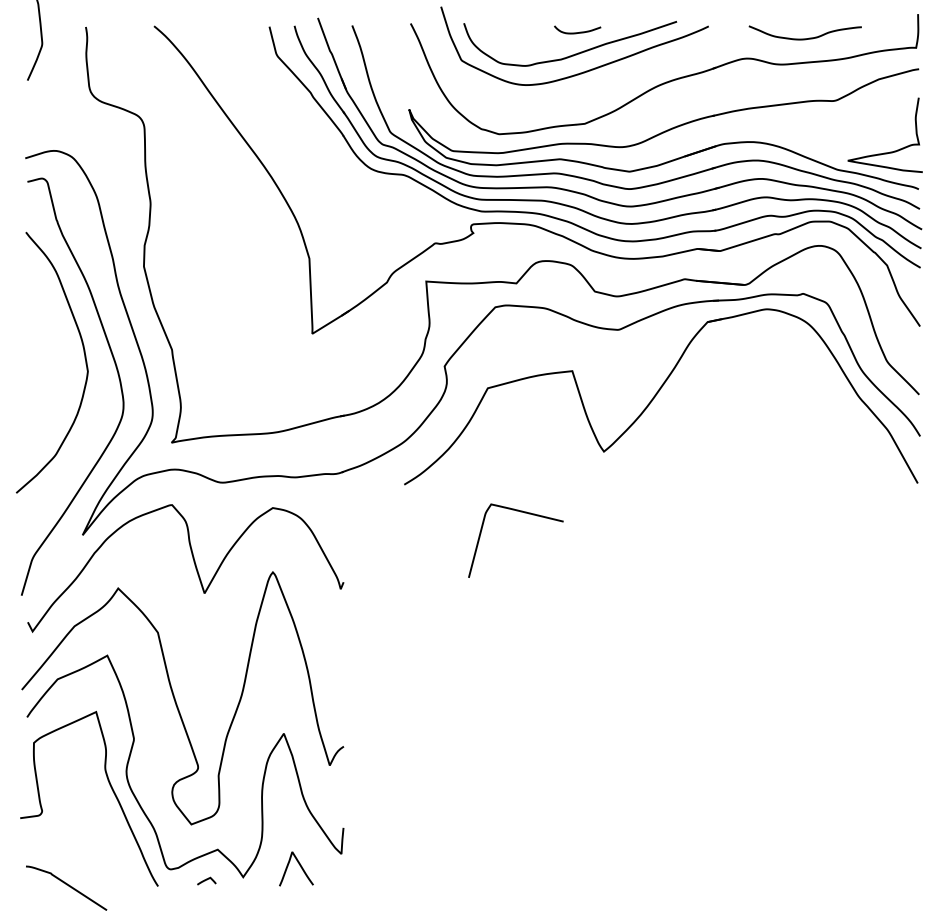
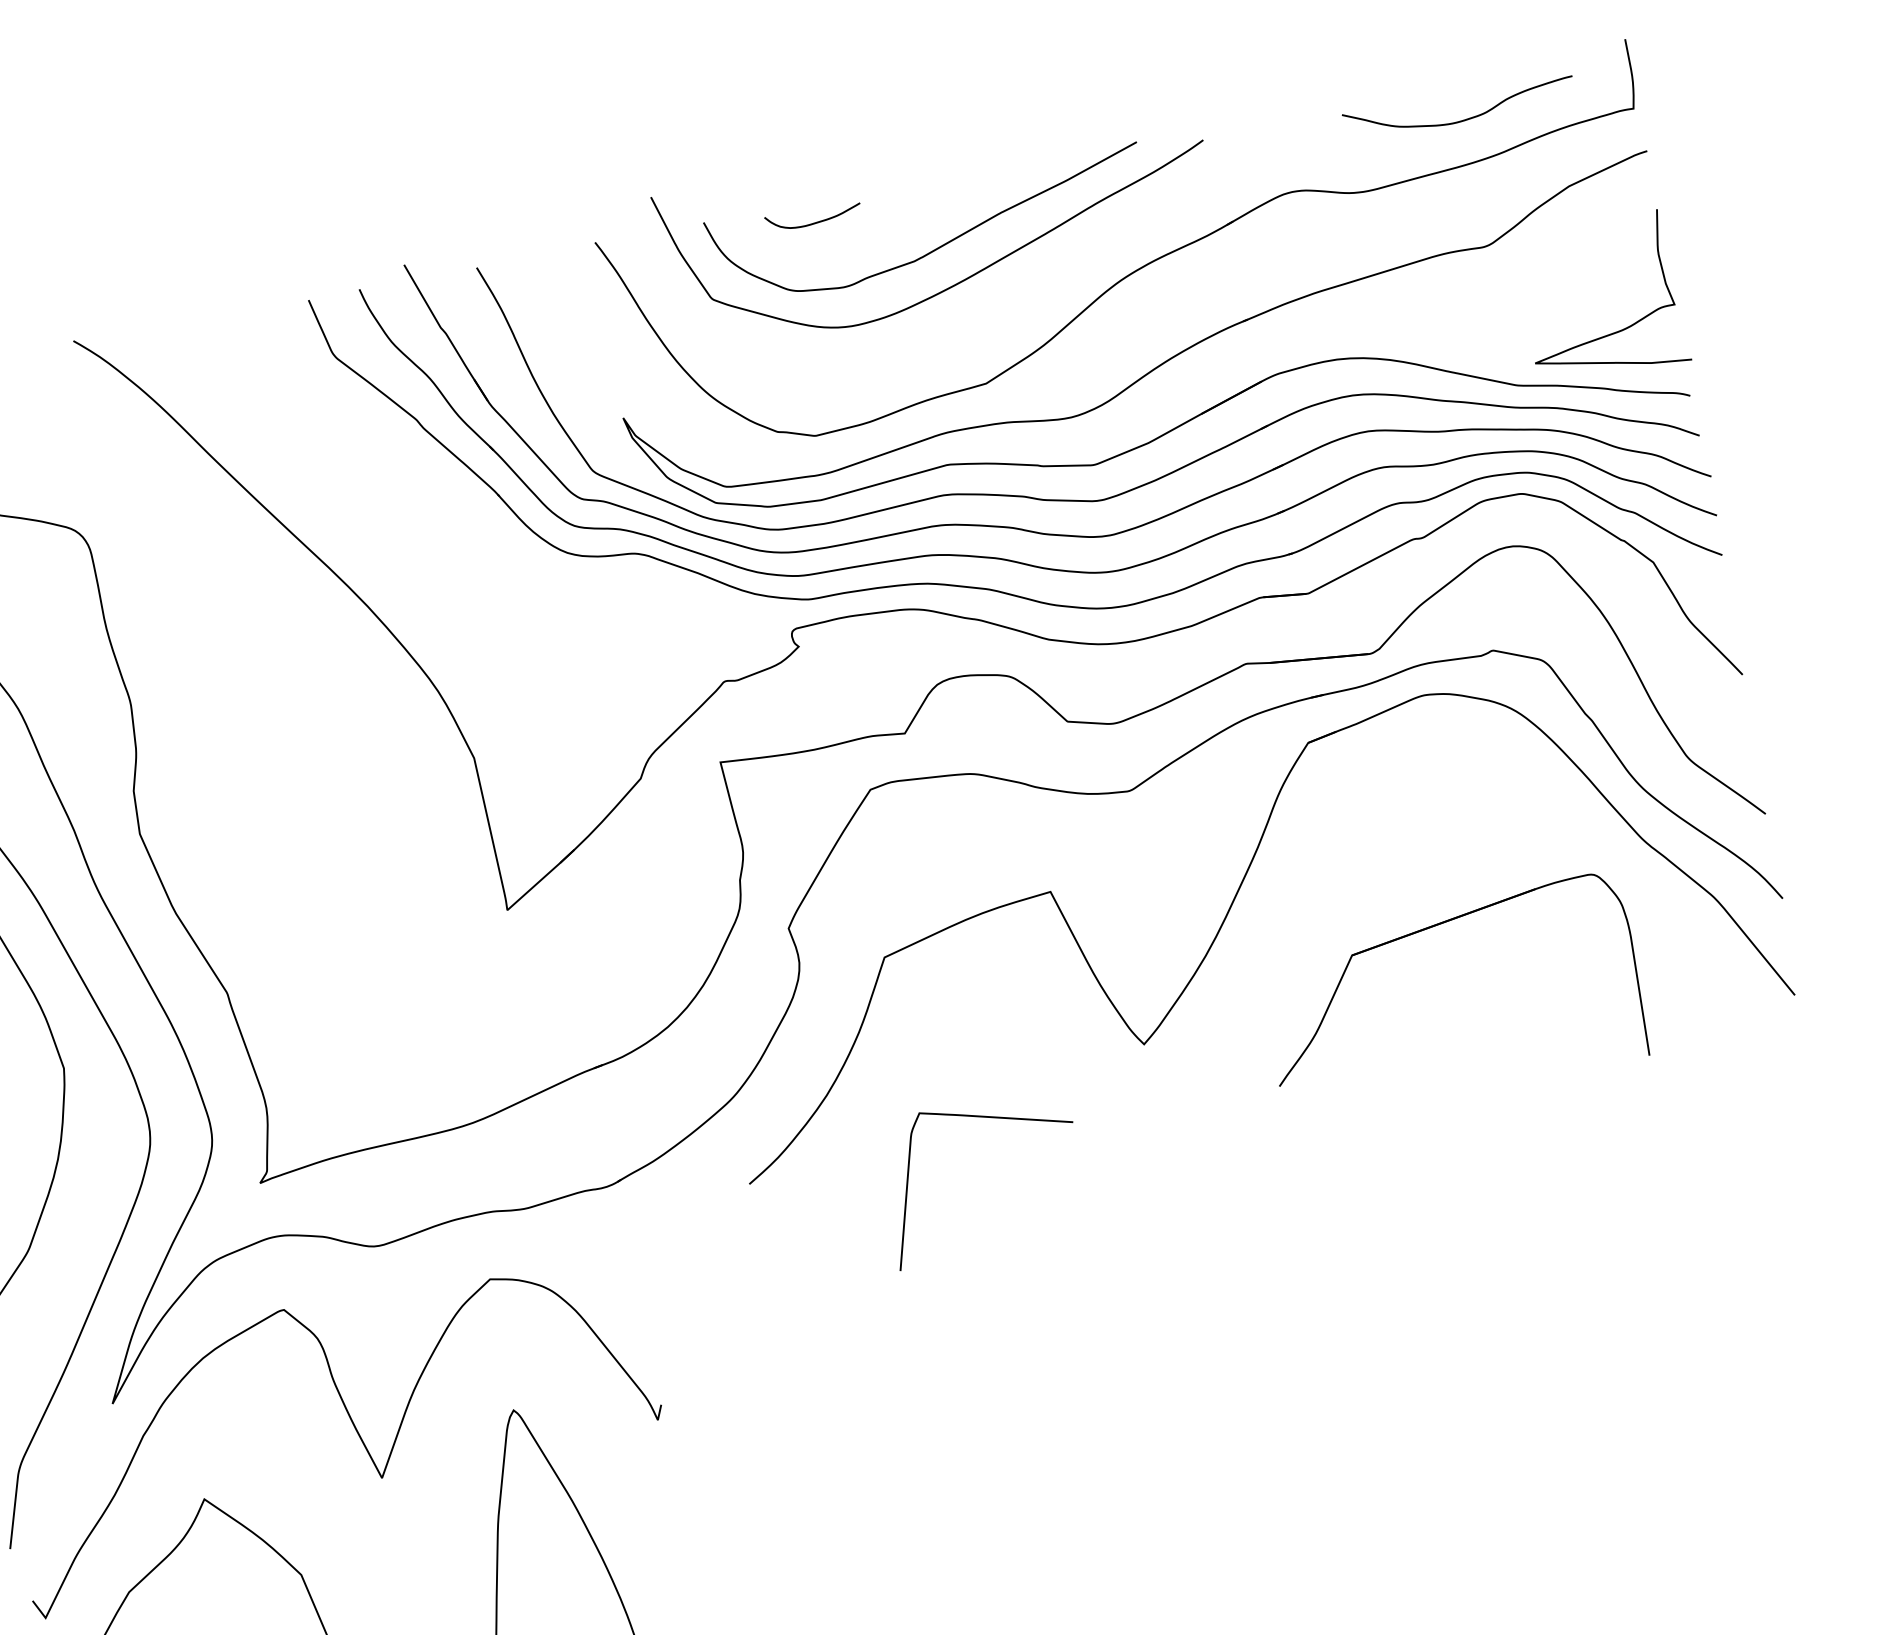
curve: (579, 31) -> (817, 219), moved
curve: (804, 38) -> (1459, 119), moved
part: (749, 421) -> (1429, 930), added
curve: (520, 512) -> (982, 1119), moved

